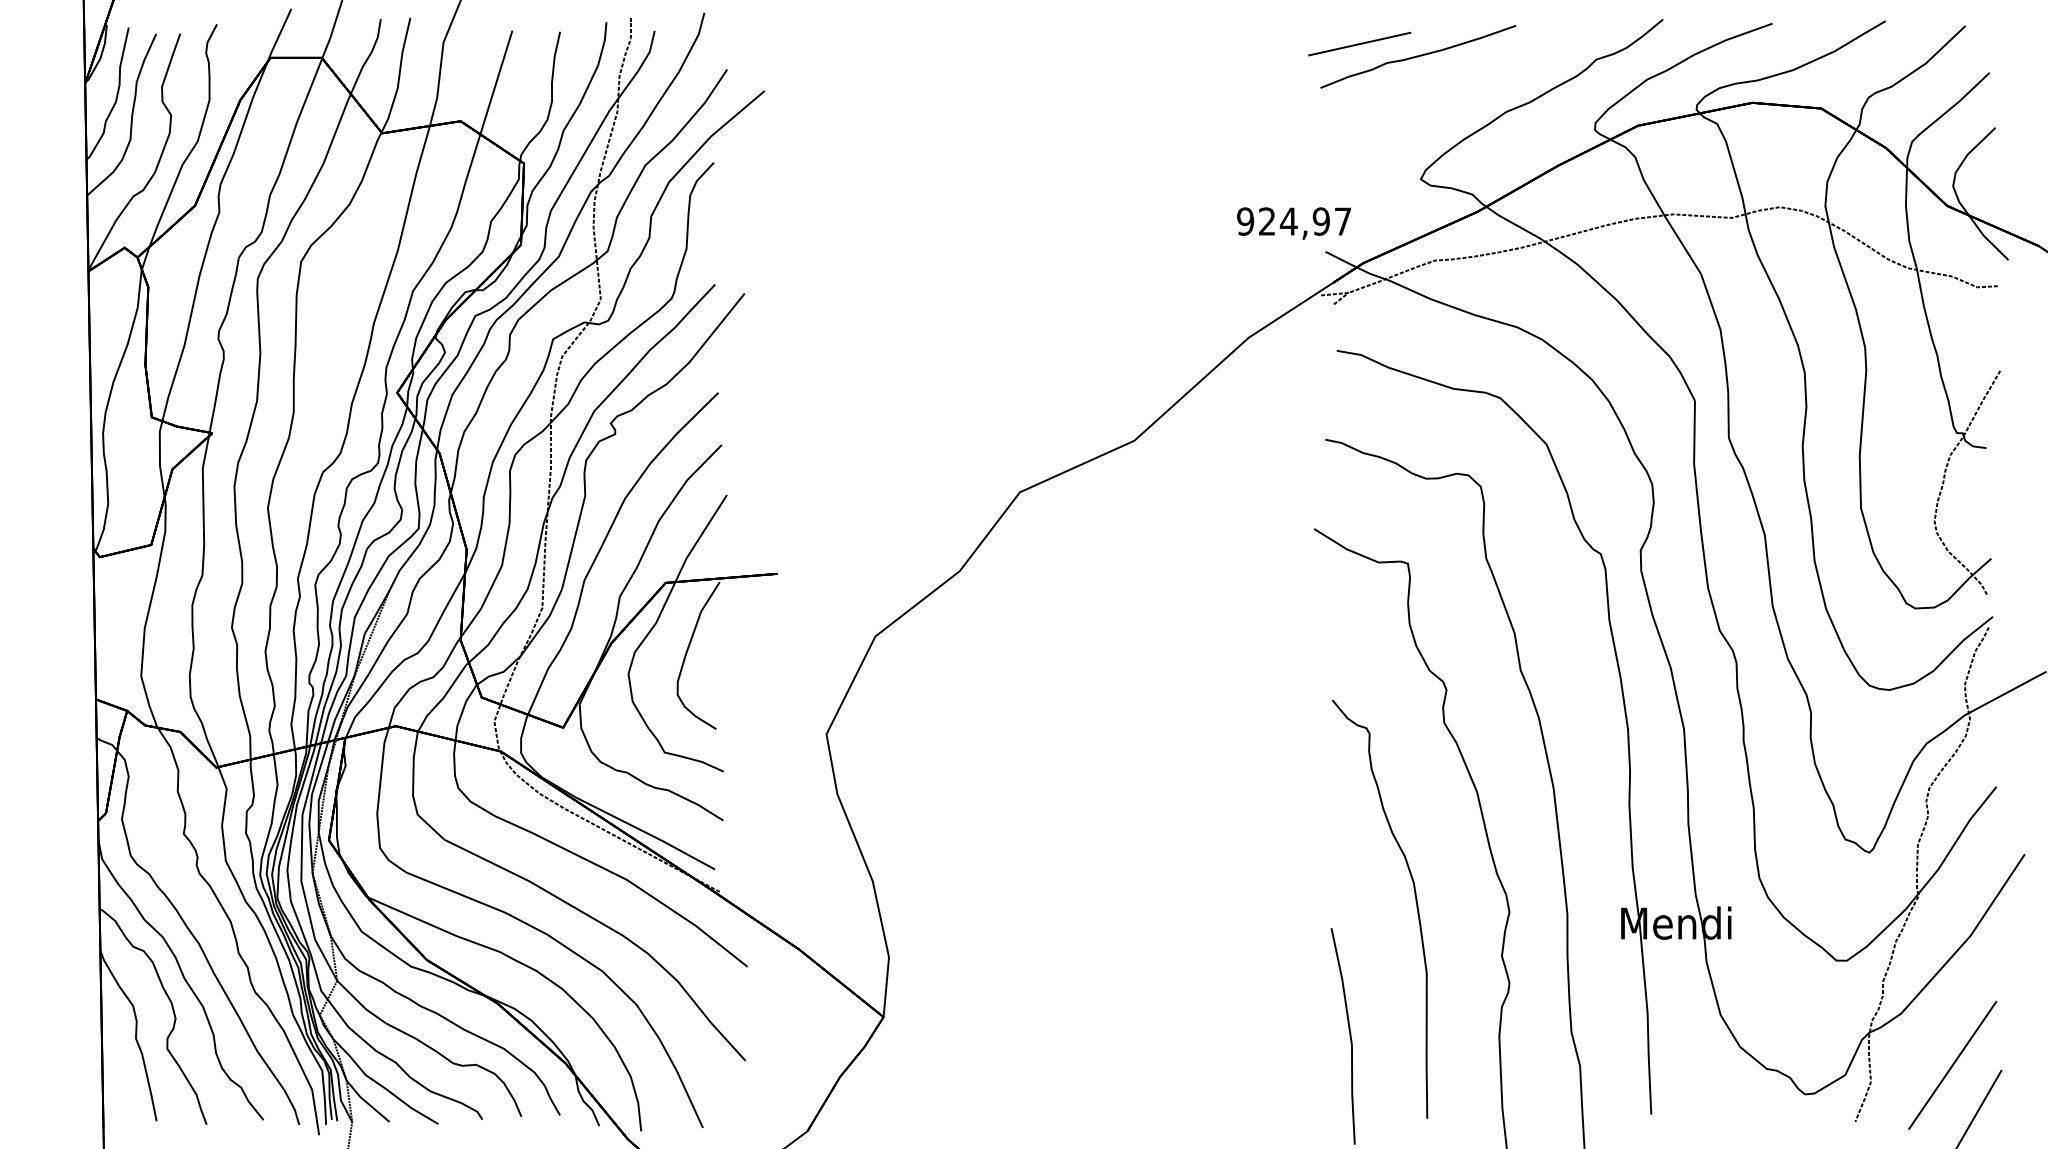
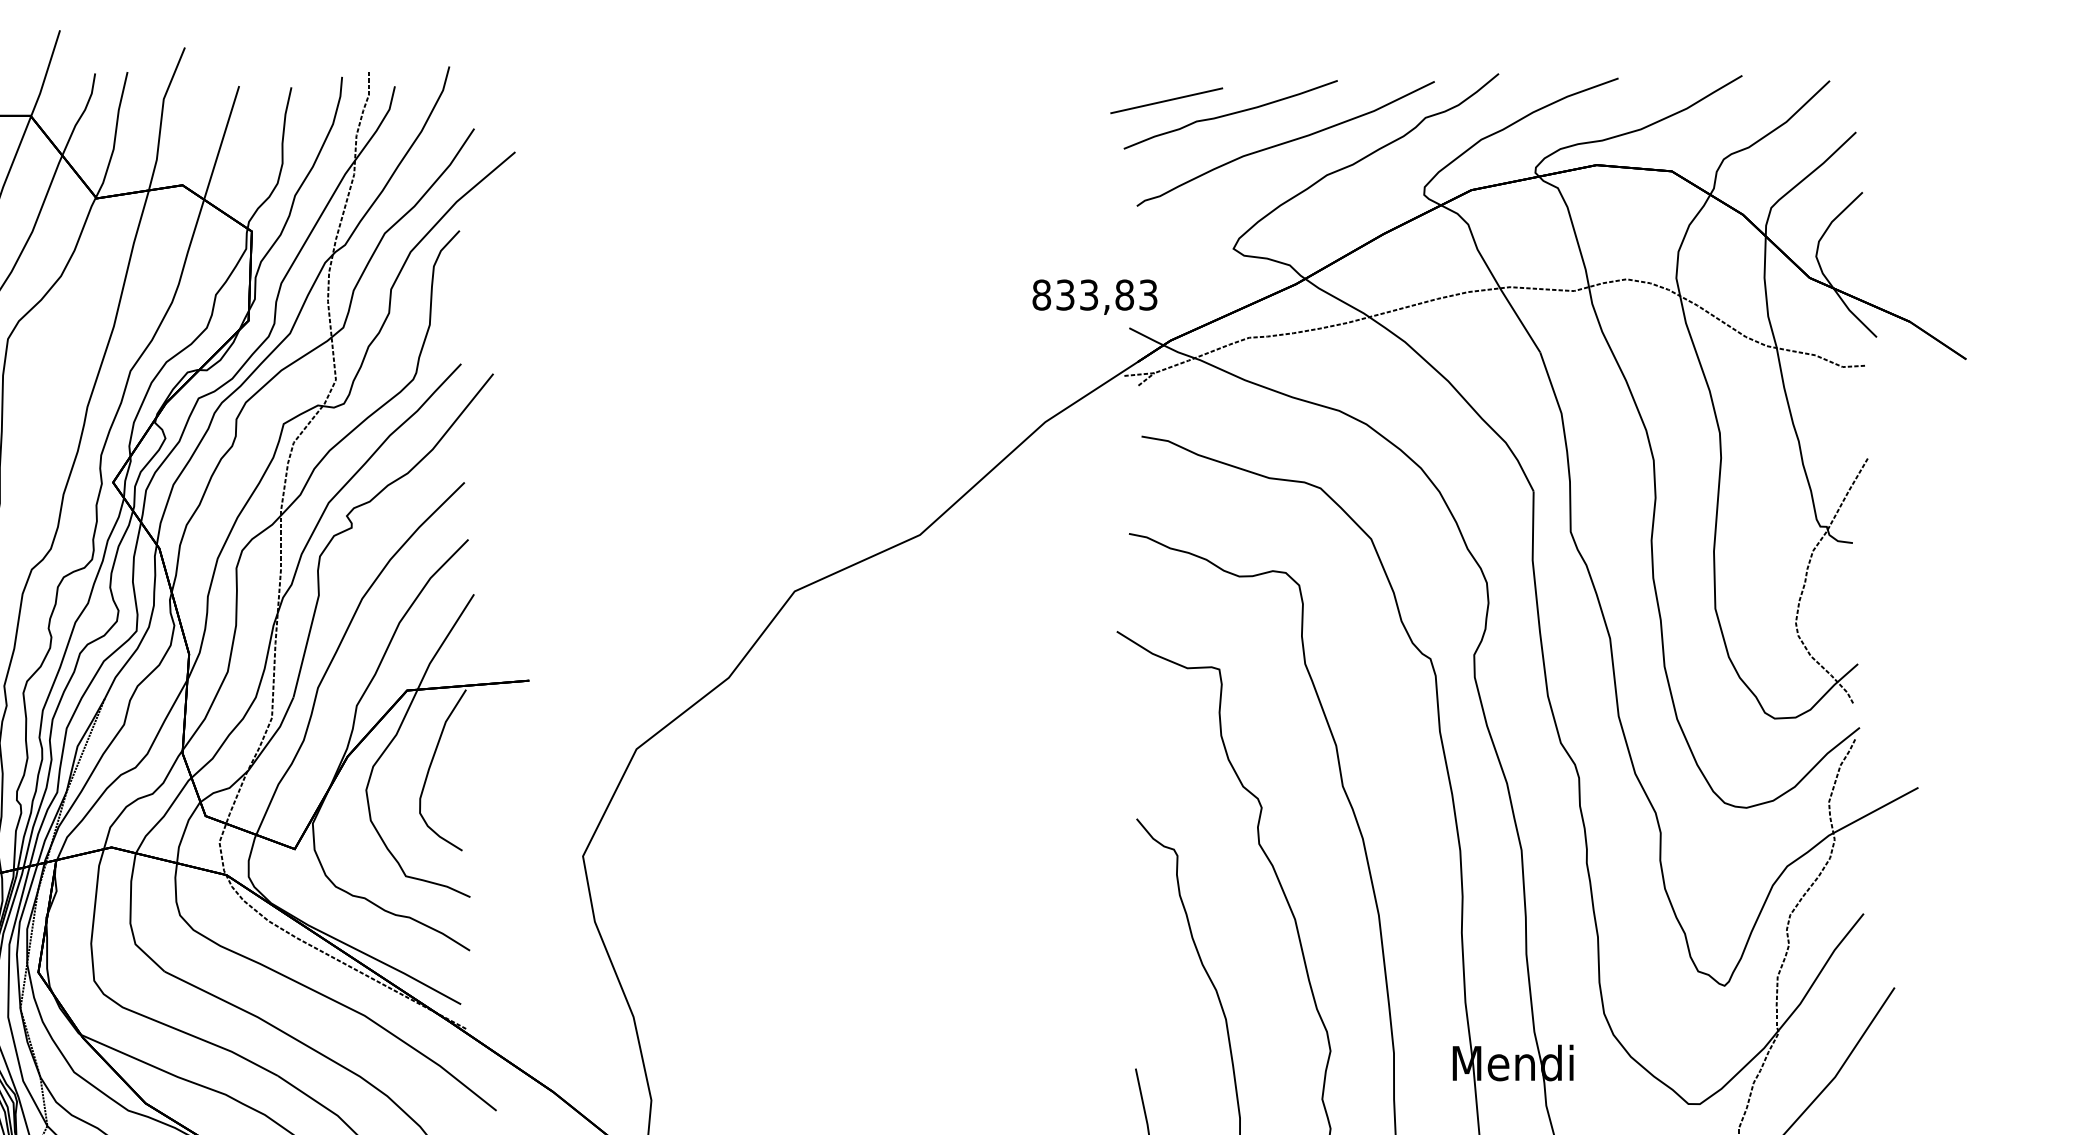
curve: (1468, 83) -> (1285, 143), added
text: (1294, 221) -> (1095, 294), 924,97 -> 833,83

